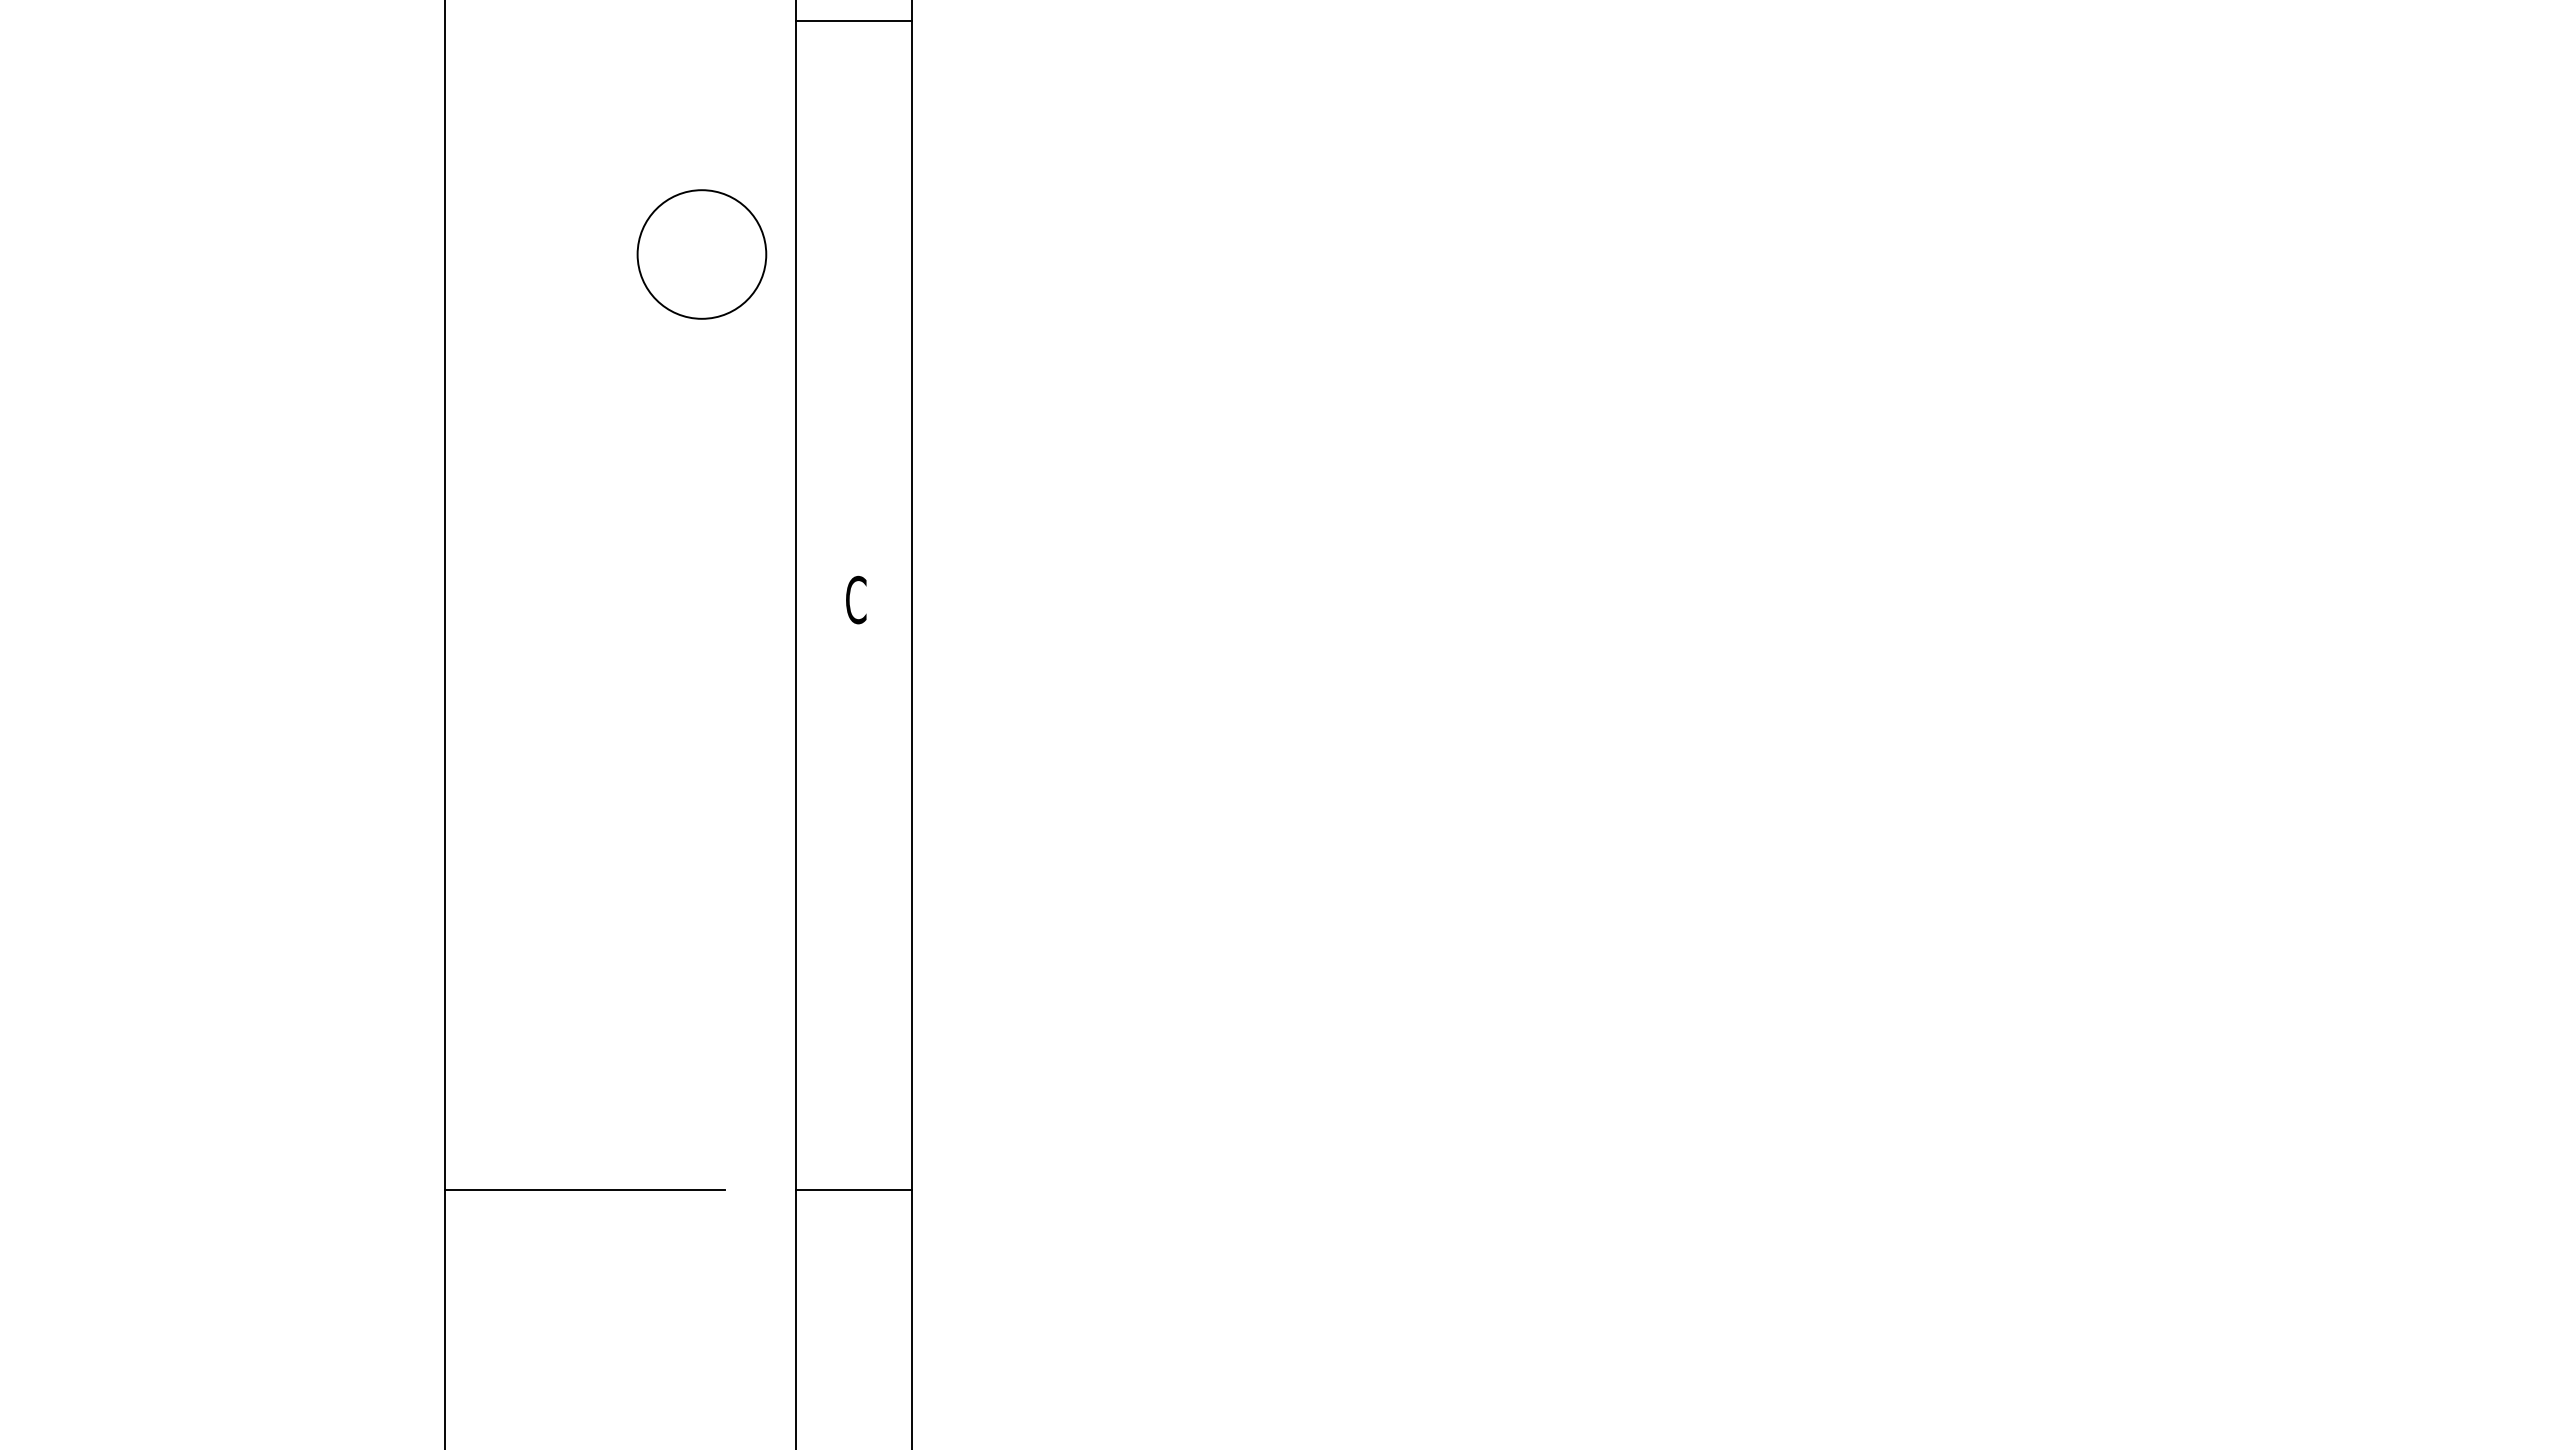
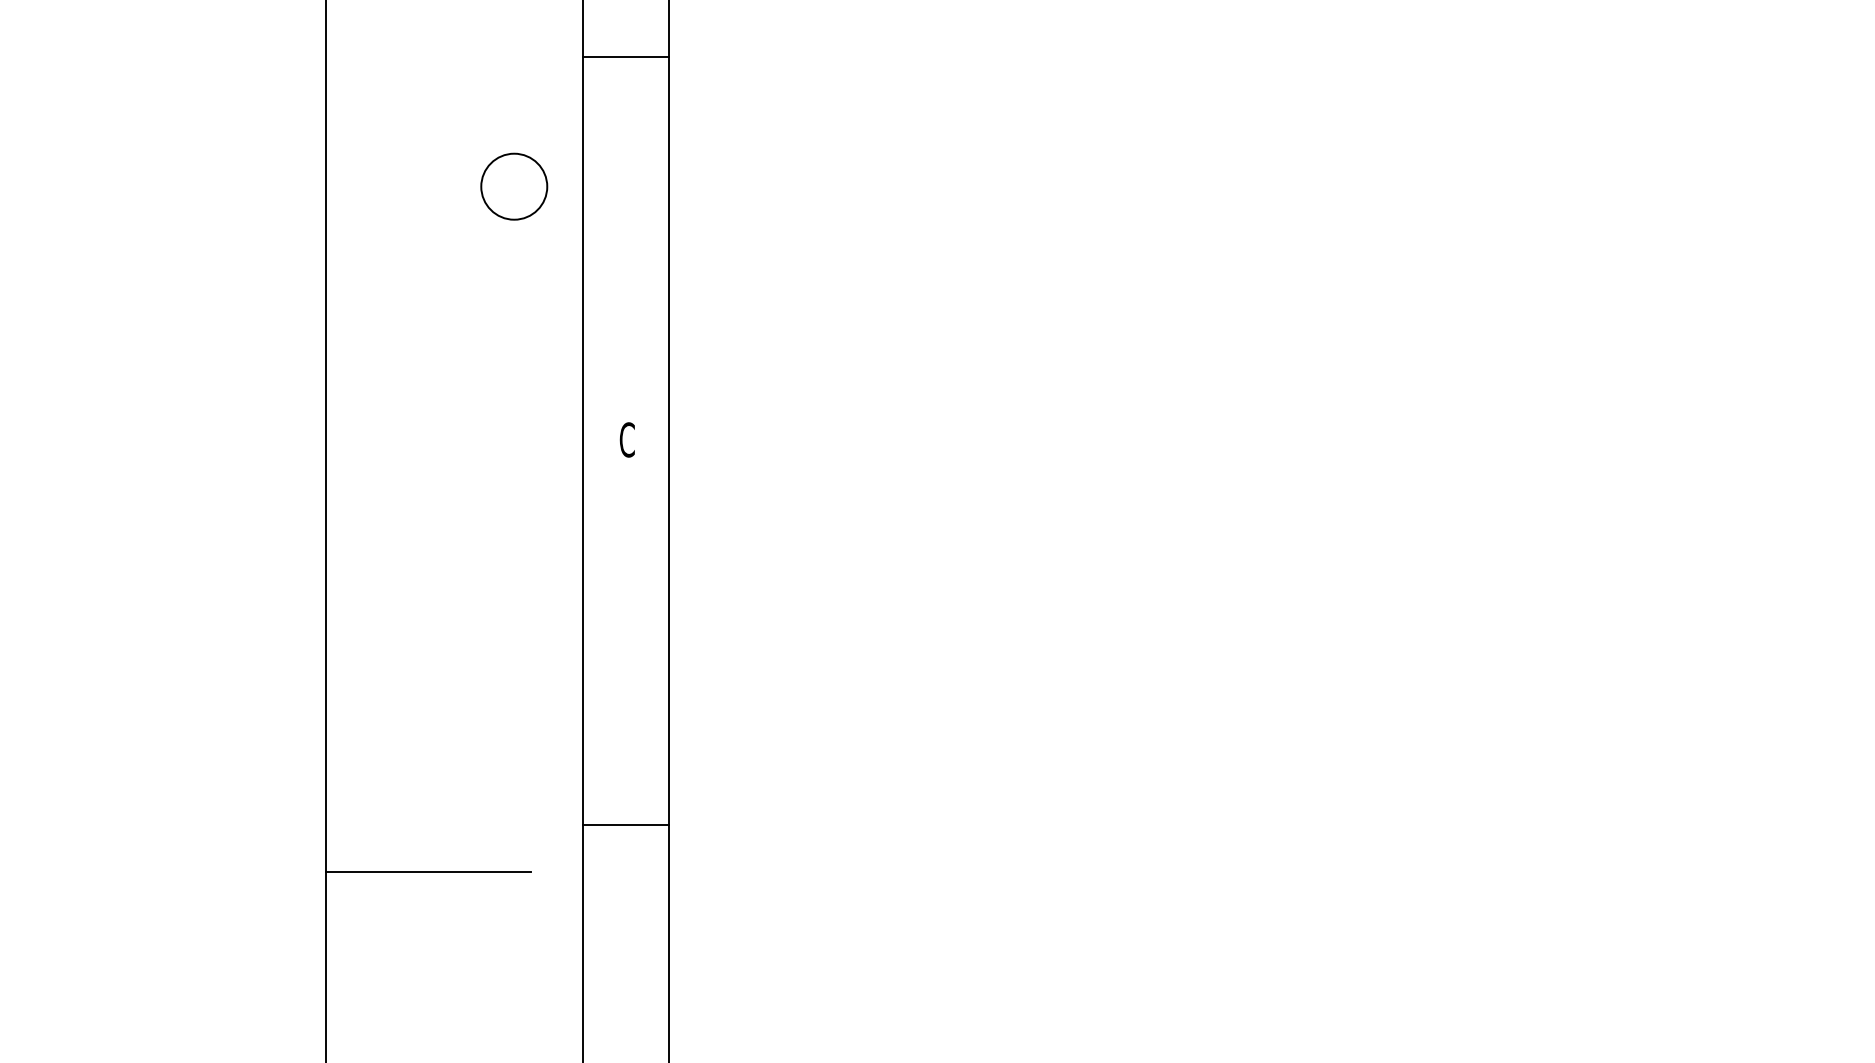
line: (853, 20) -> (625, 57), moved
circle: (701, 254) -> (513, 186), size x0.7
line: (853, 1190) -> (625, 824), moved

